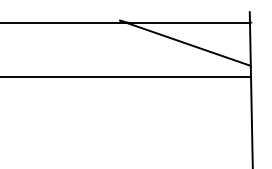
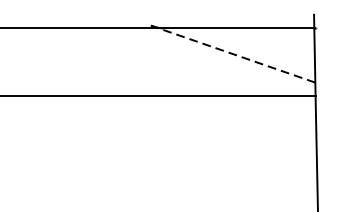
line: (184, 43) -> (231, 54), solid -> dashed

